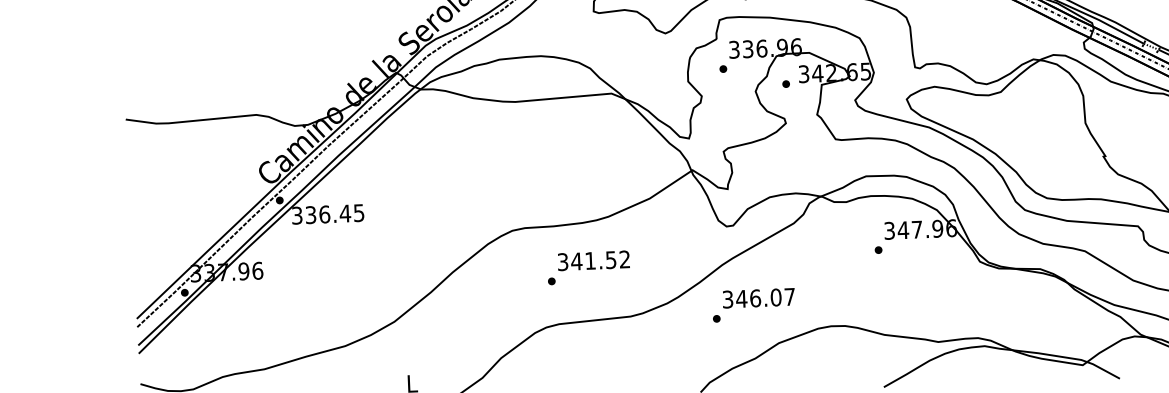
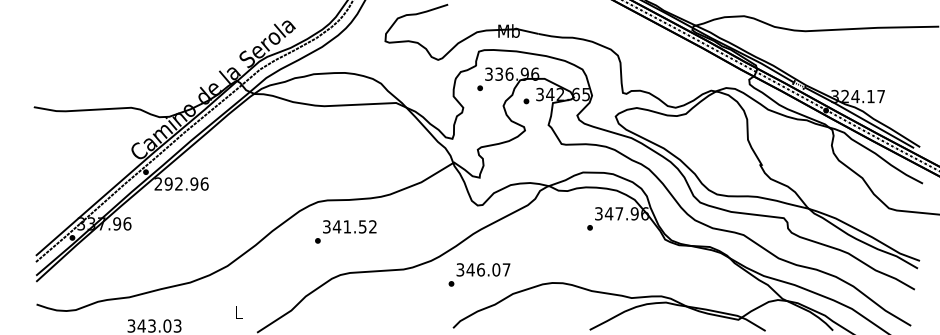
text: (328, 213) -> (181, 183), 336.45 -> 292.96
text: (588, 267) -> (345, 231), moved
text: (753, 304) -> (479, 274), moved

